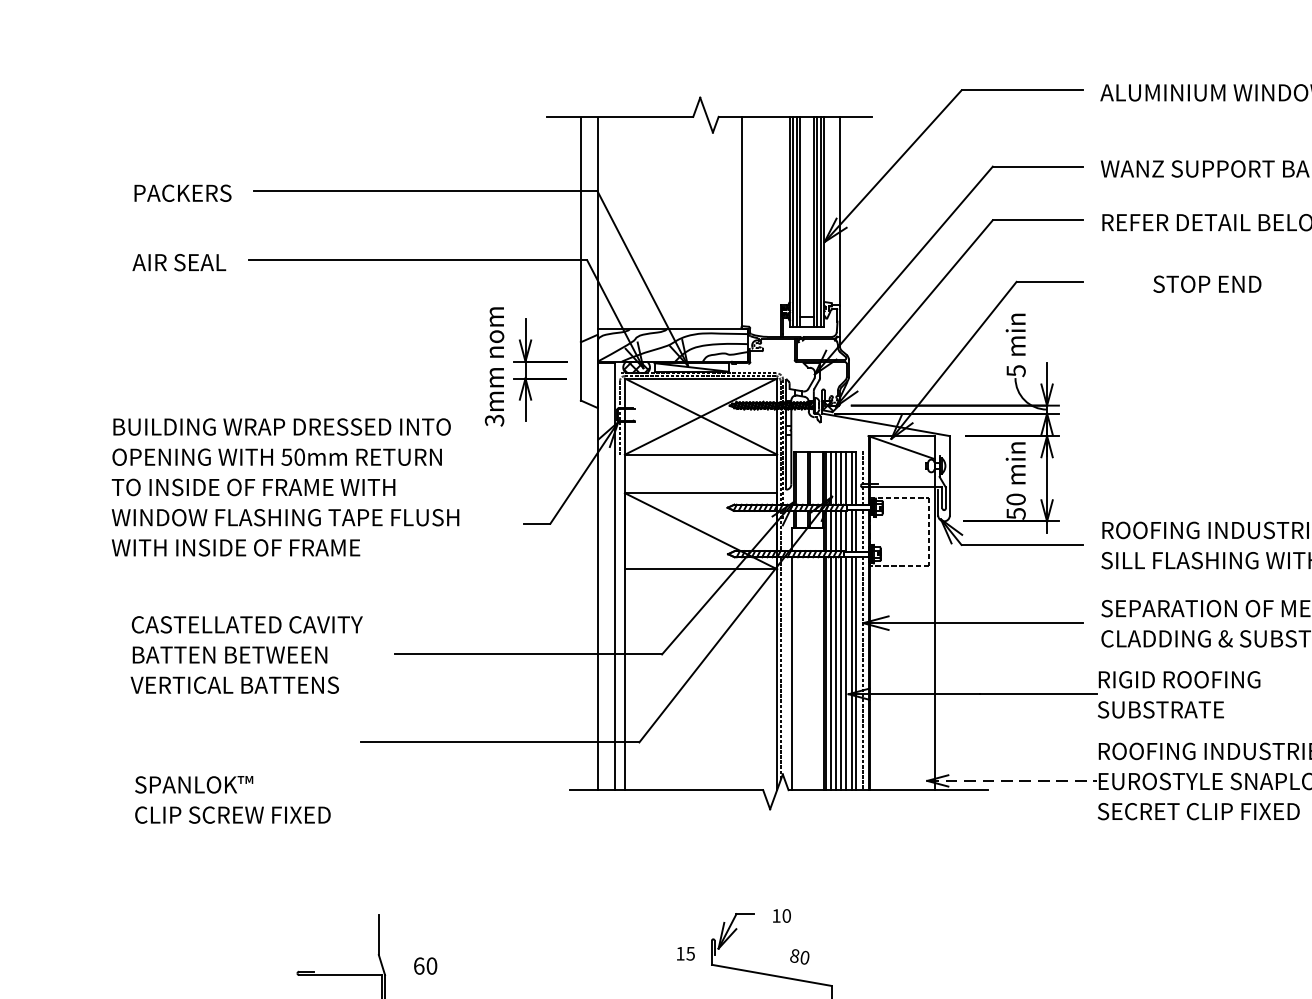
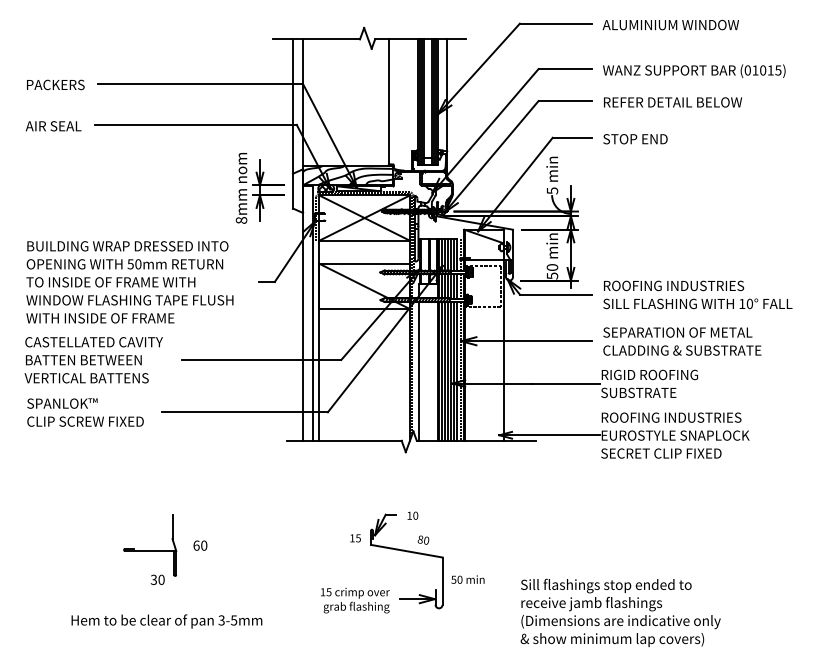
text: (1207, 284) -> (635, 139), moved
text: (492, 420) -> (240, 220), 3mm -> 8mm
text: (284, 487) -> (129, 282), moved
line: (1012, 781) -> (550, 435), dashed -> solid
text: (232, 799) -> (85, 412), moved

